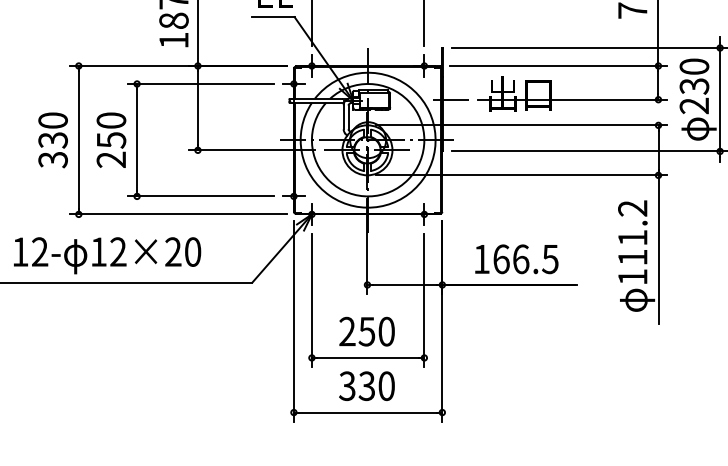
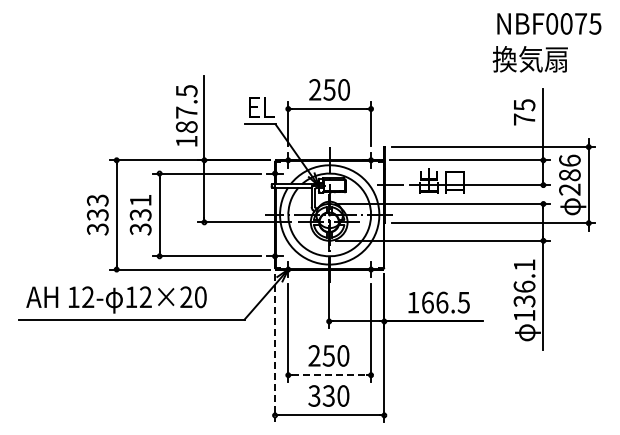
text: (693, 75) -> (569, 167), 230 -> 286
text: (52, 120) -> (97, 200), 330 -> 333
text: (111, 139) -> (140, 214), 250 -> 331
text: (632, 233) -> (524, 283), 111.2 -> 136.1
line: (294, 321) -> (275, 348), solid -> dashed
line: (369, 358) -> (330, 375), solid -> dashed

